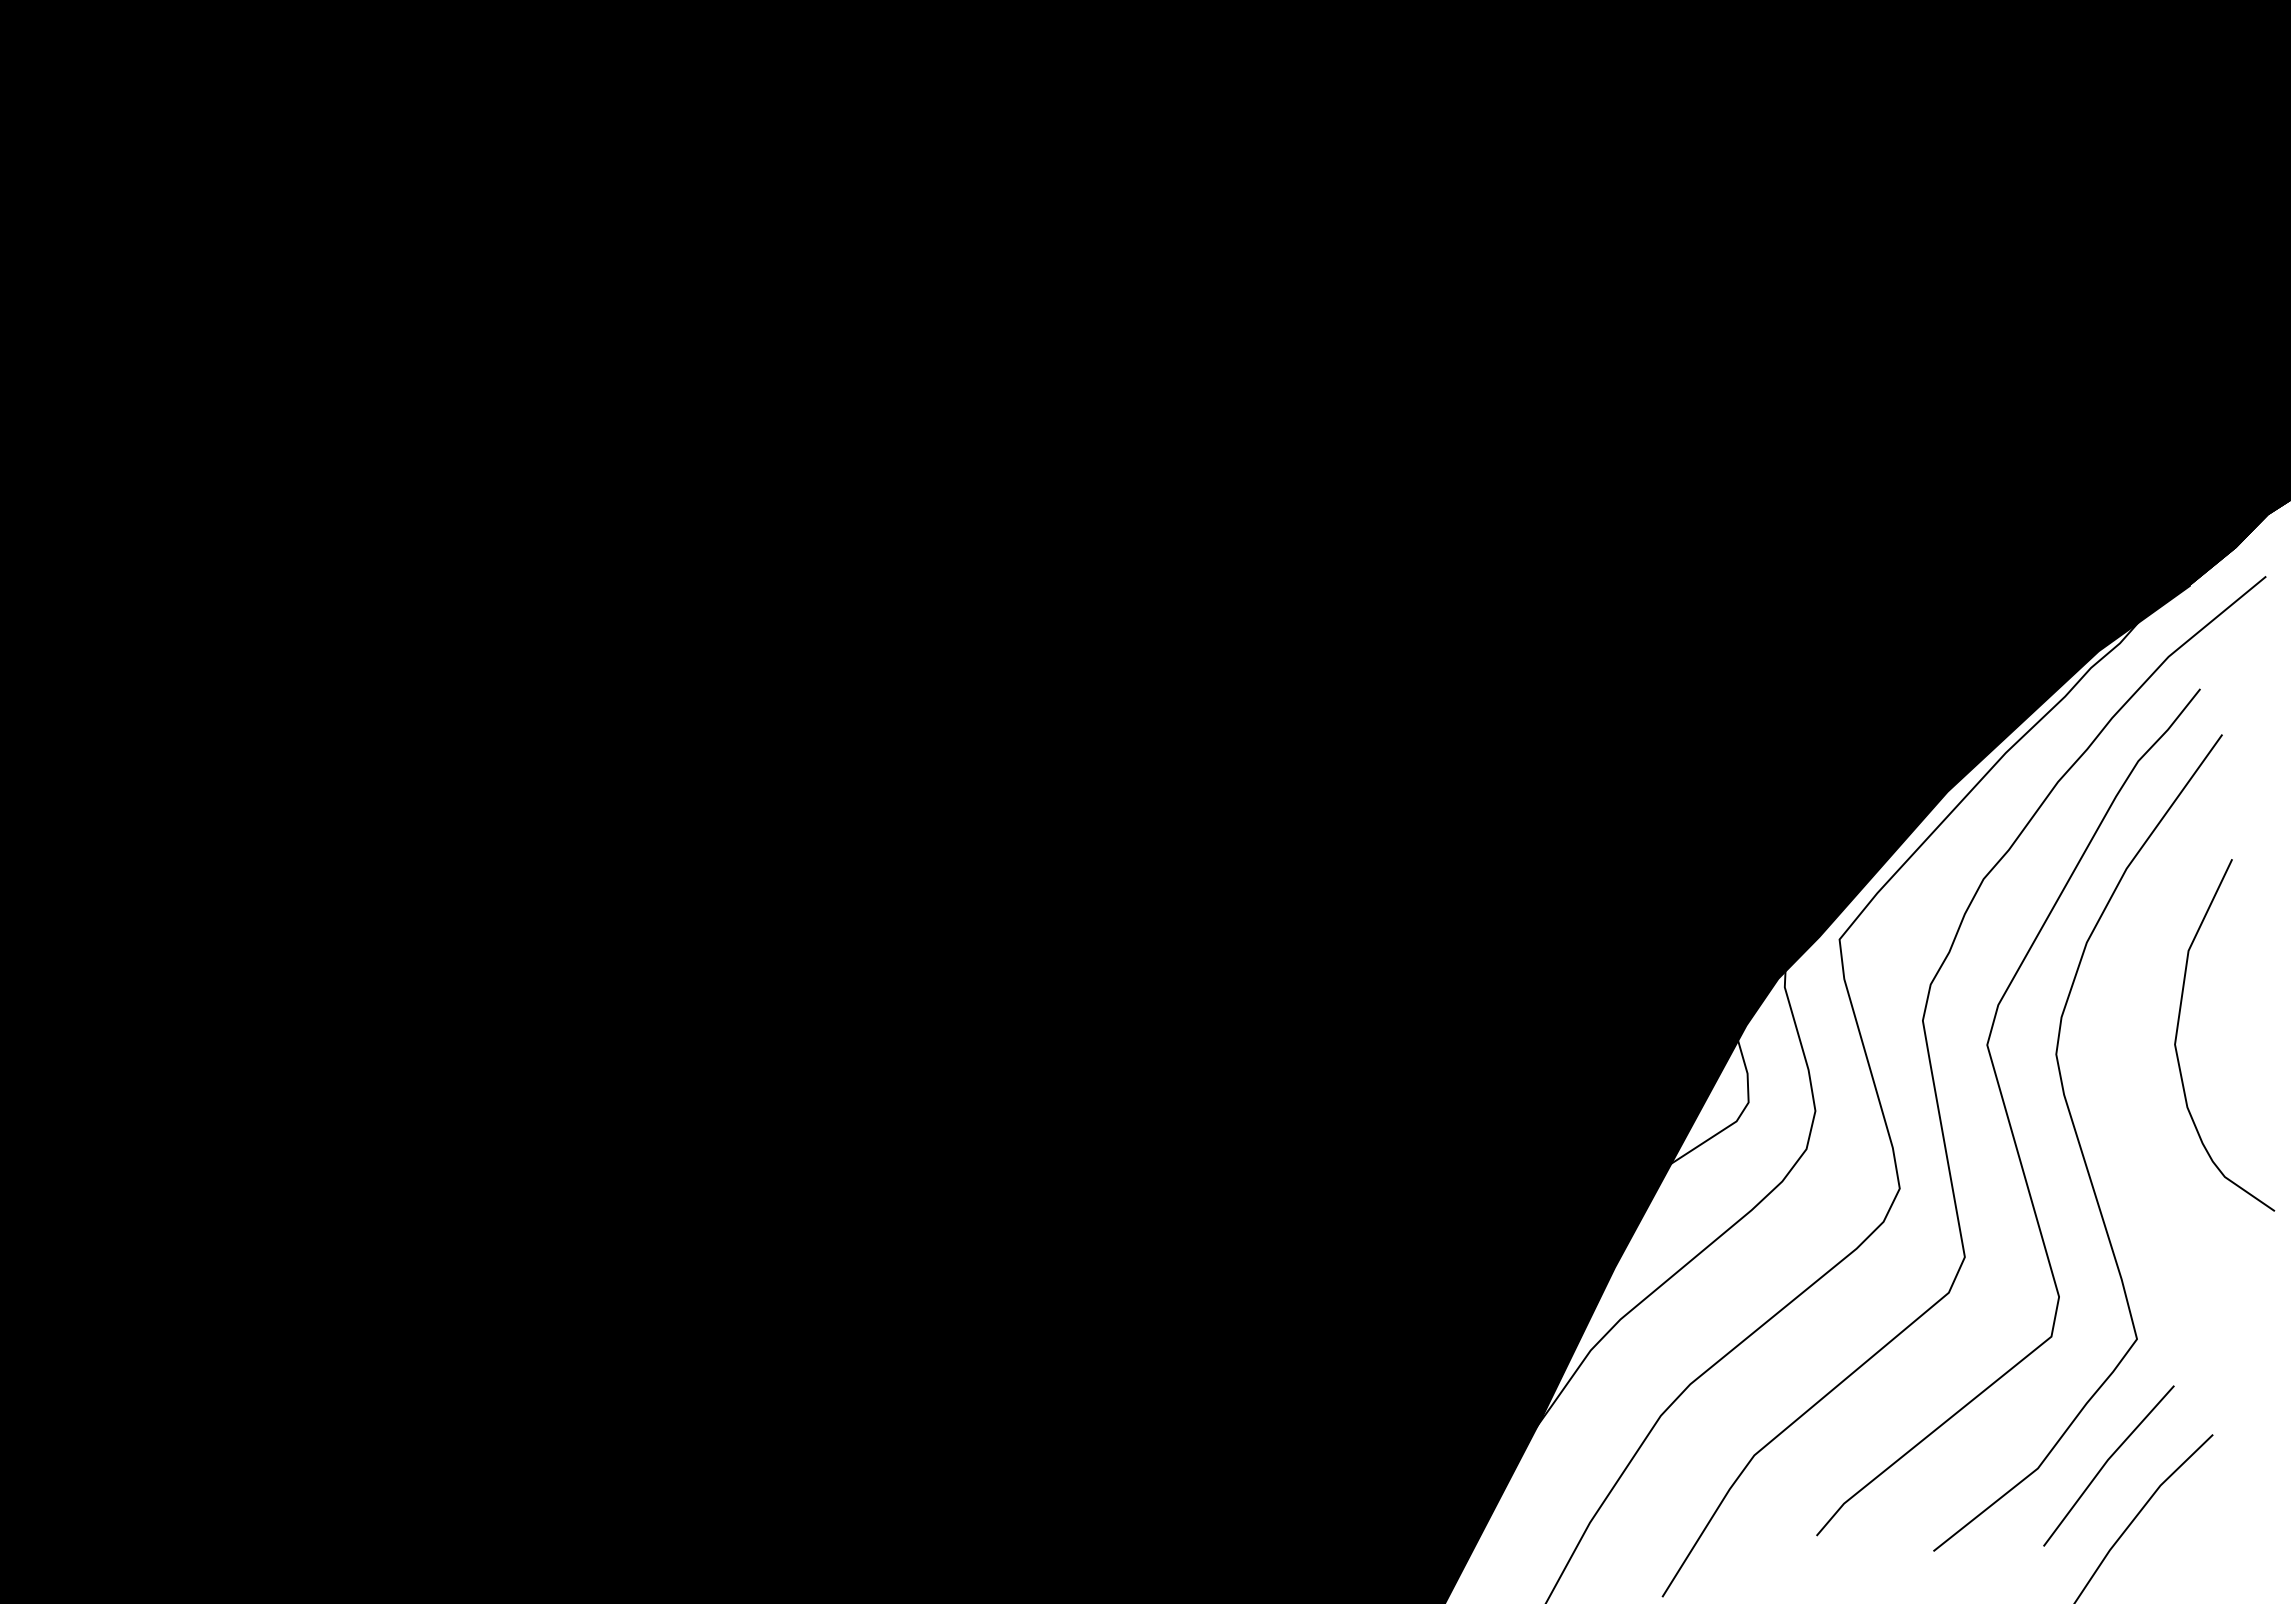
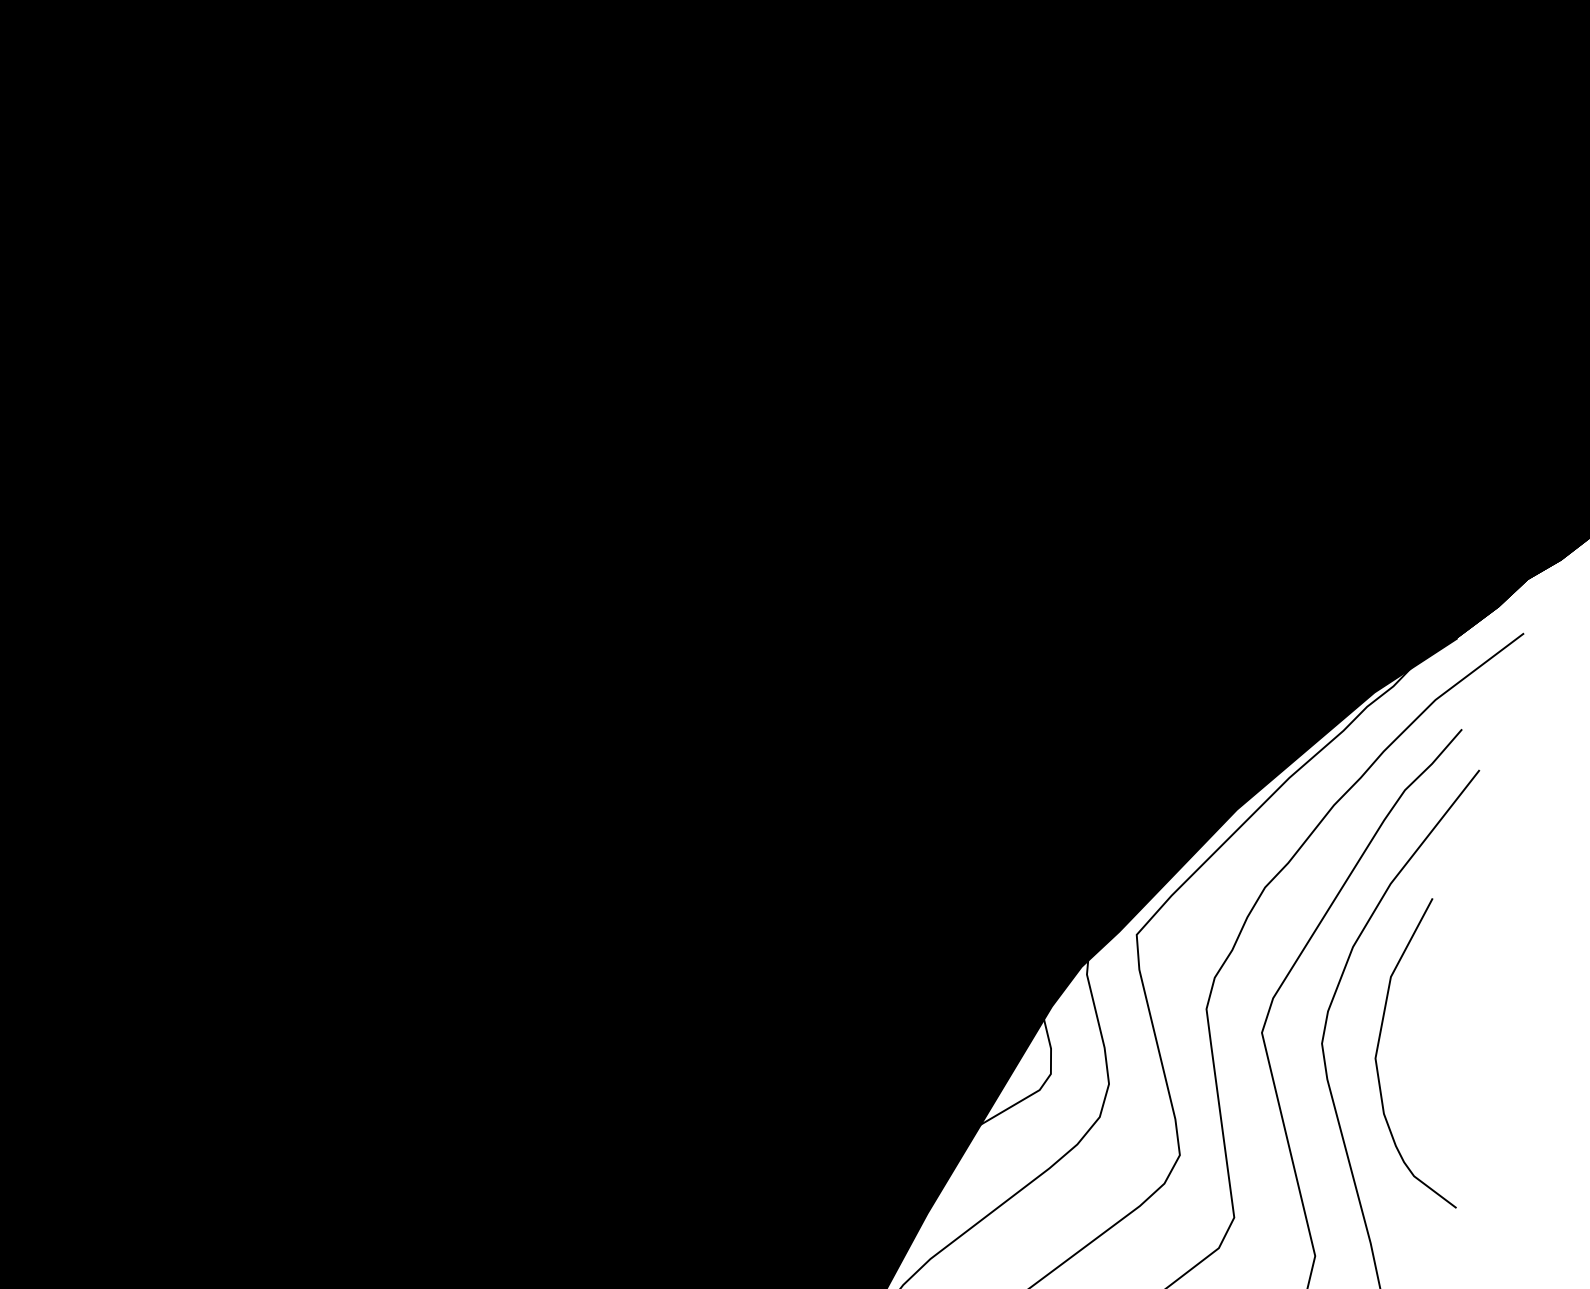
curve: (2178, 1029) -> (1379, 1045), moved

